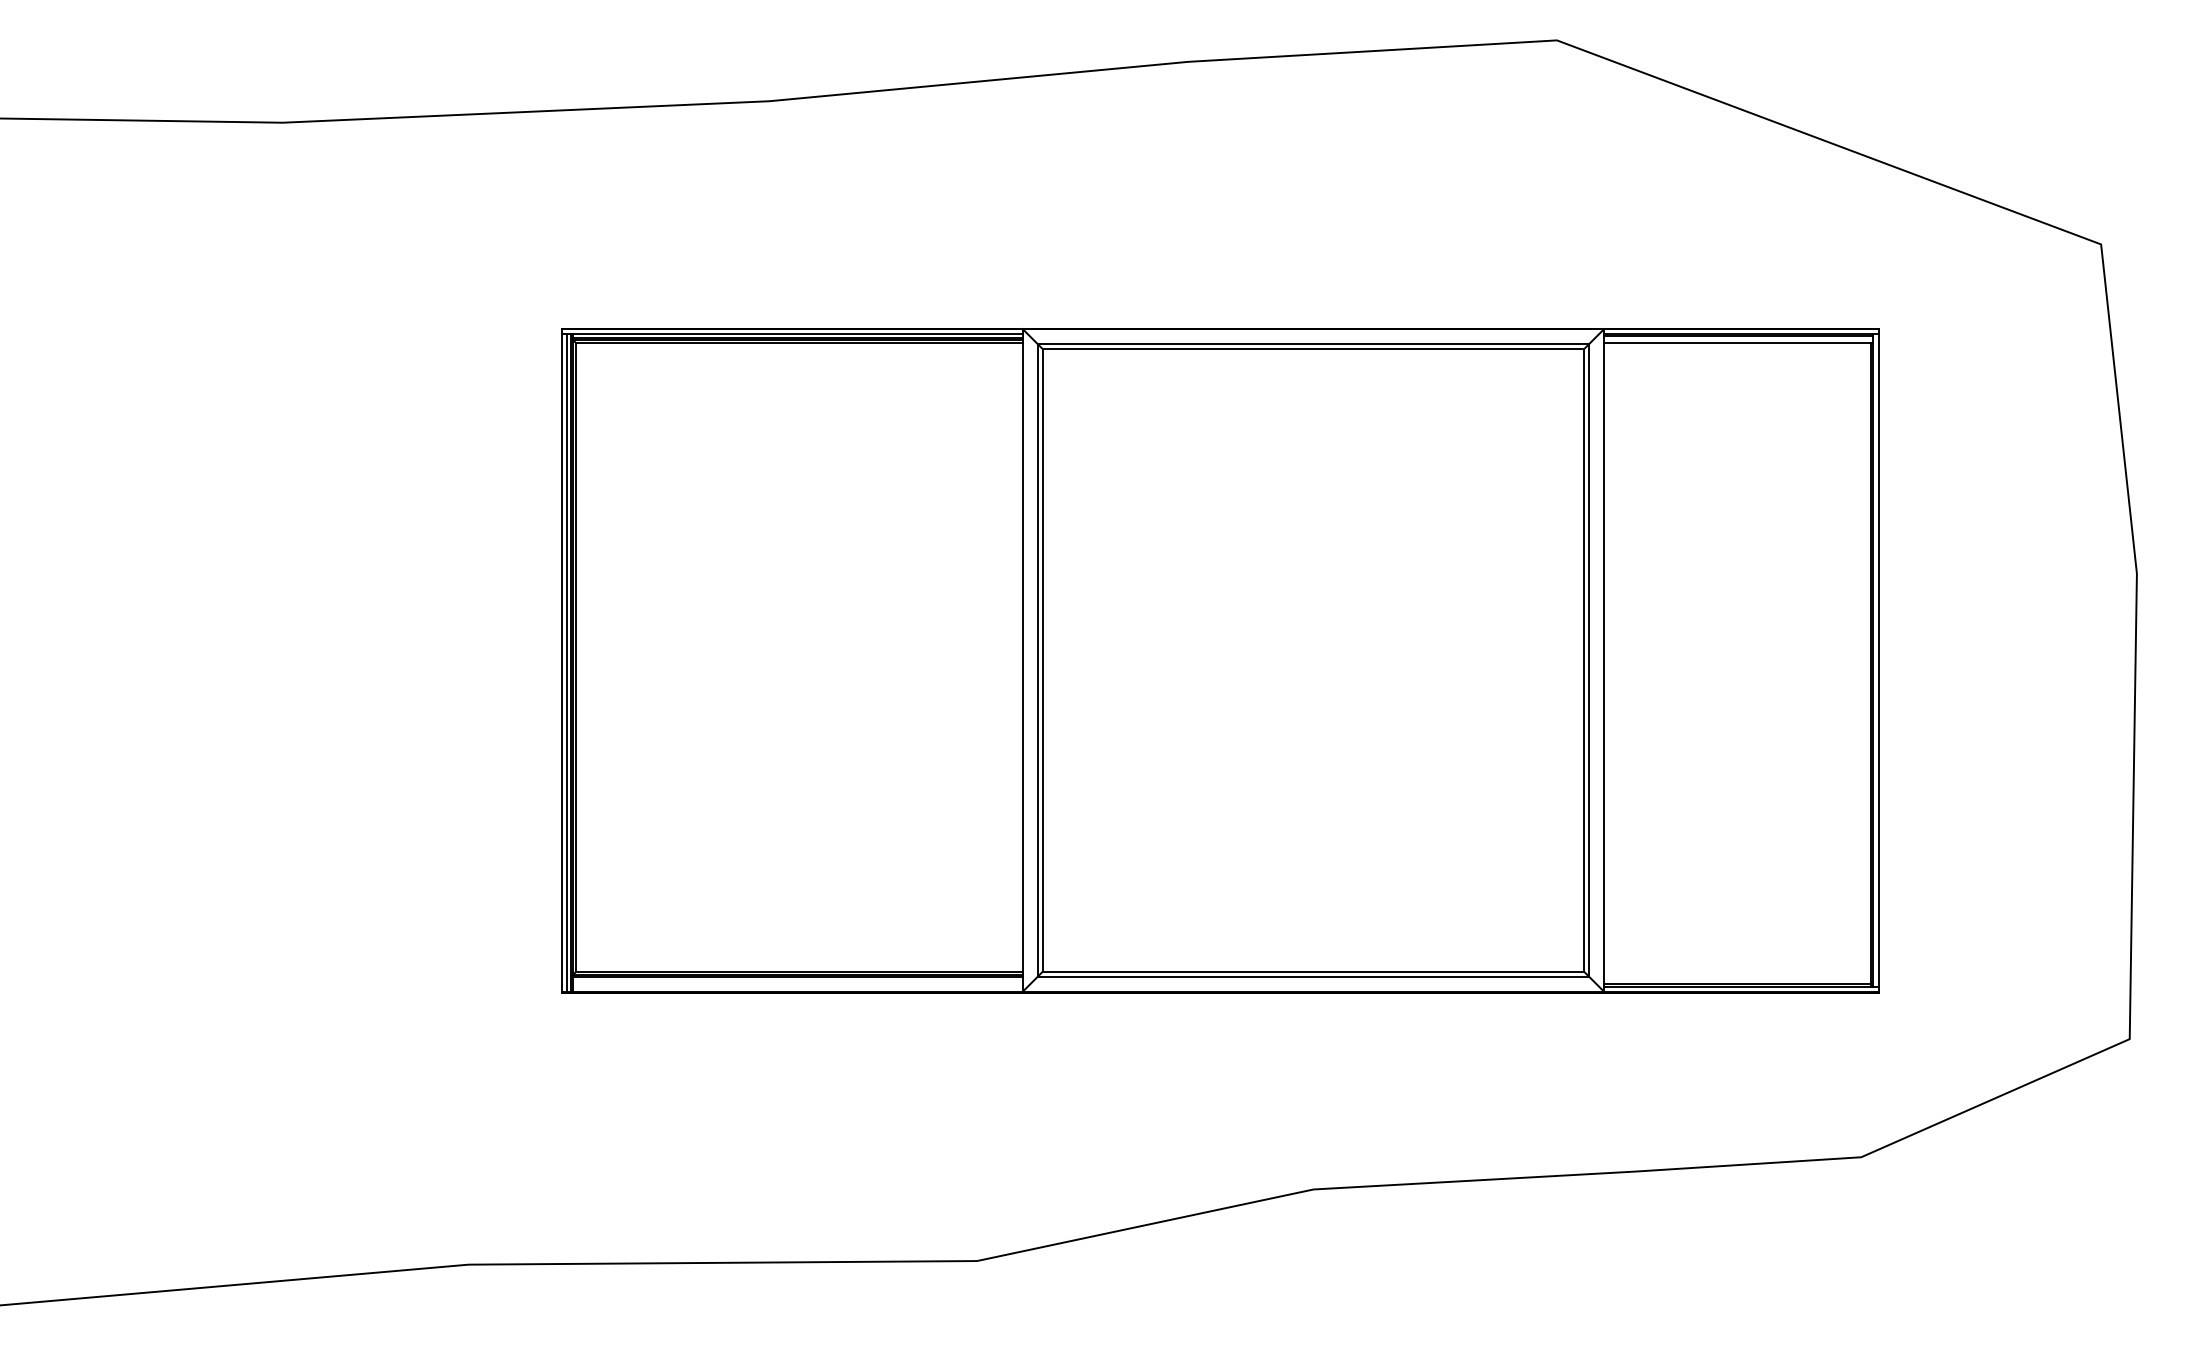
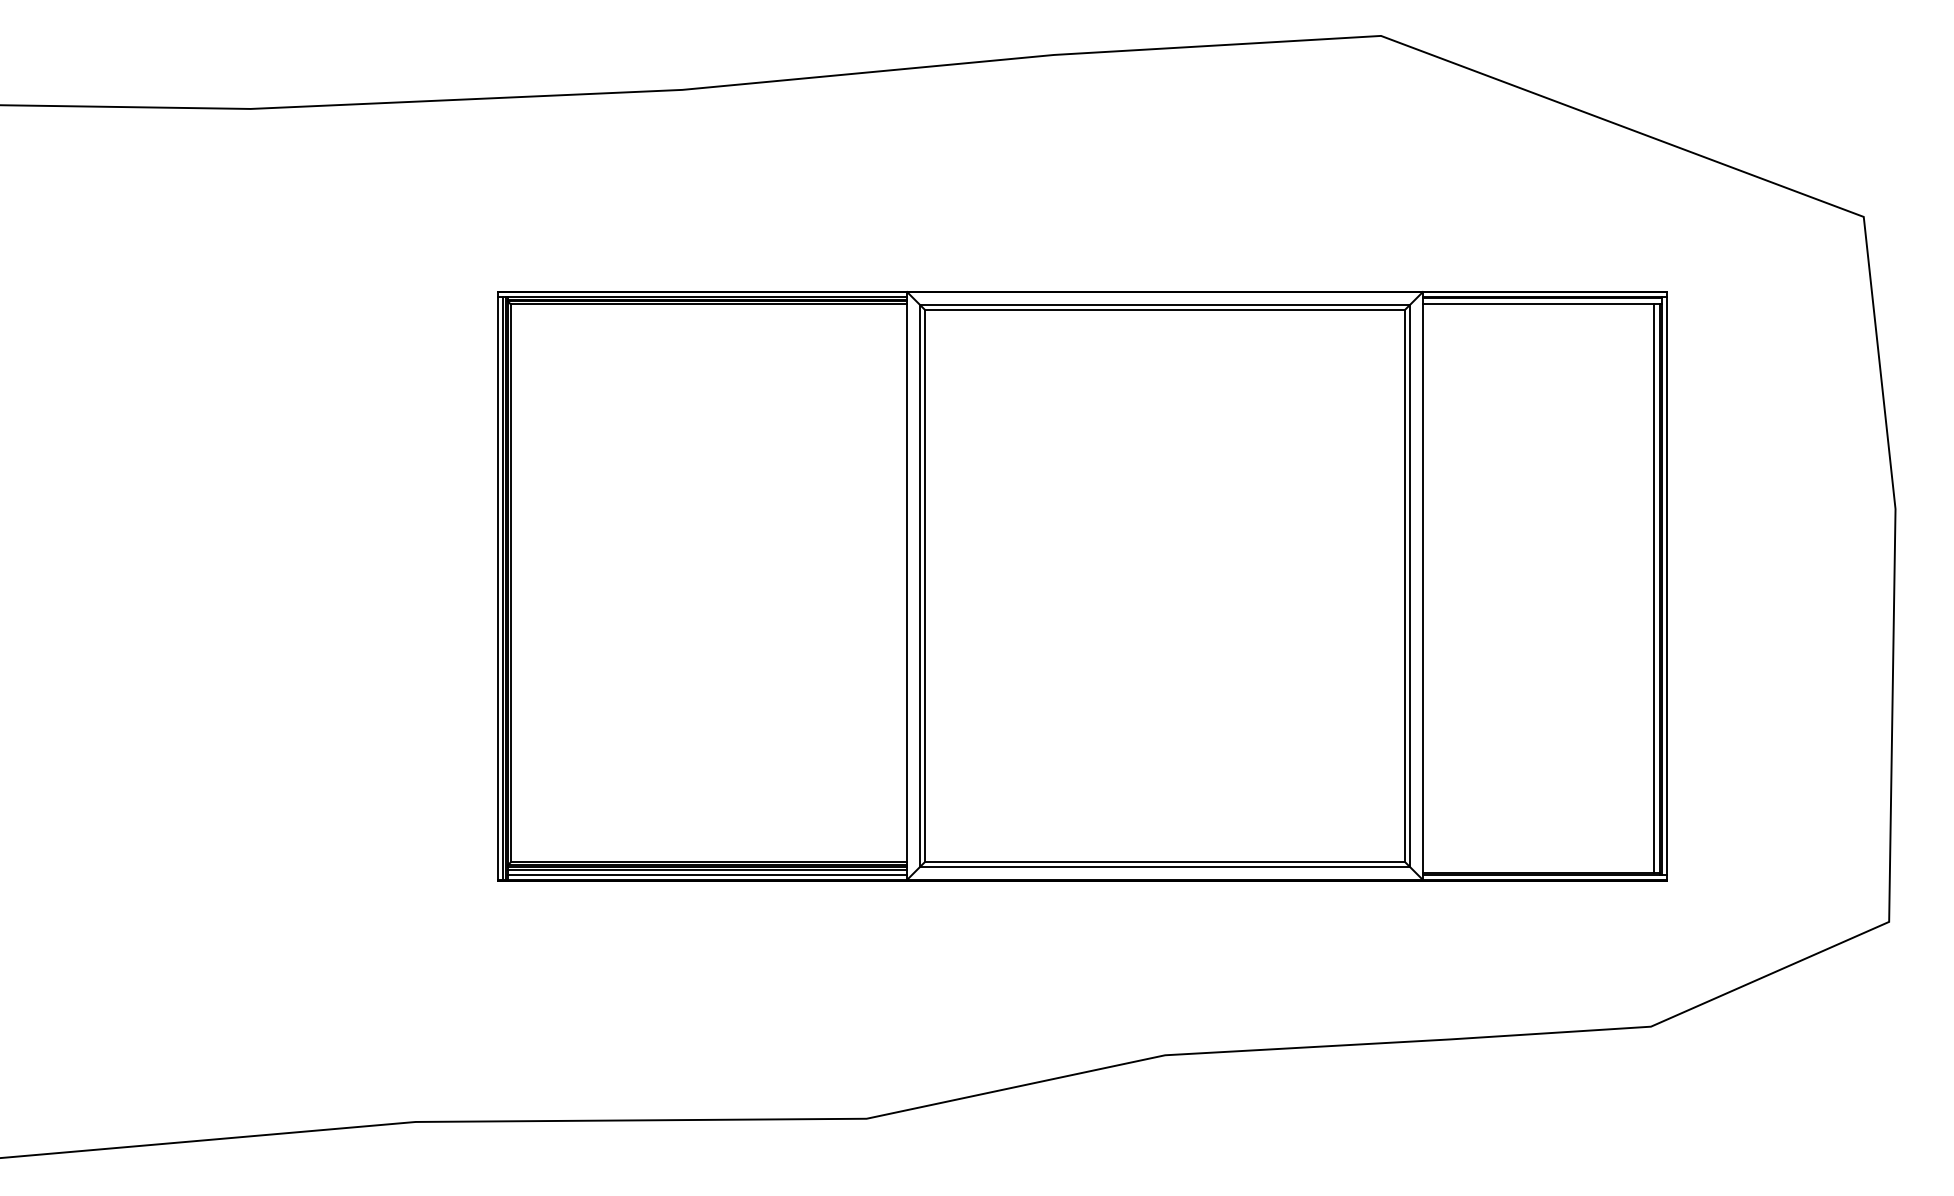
line: (1864, 663) -> (1653, 588), added
line: (797, 980) -> (707, 869), added
line: (797, 986) -> (707, 875), added

